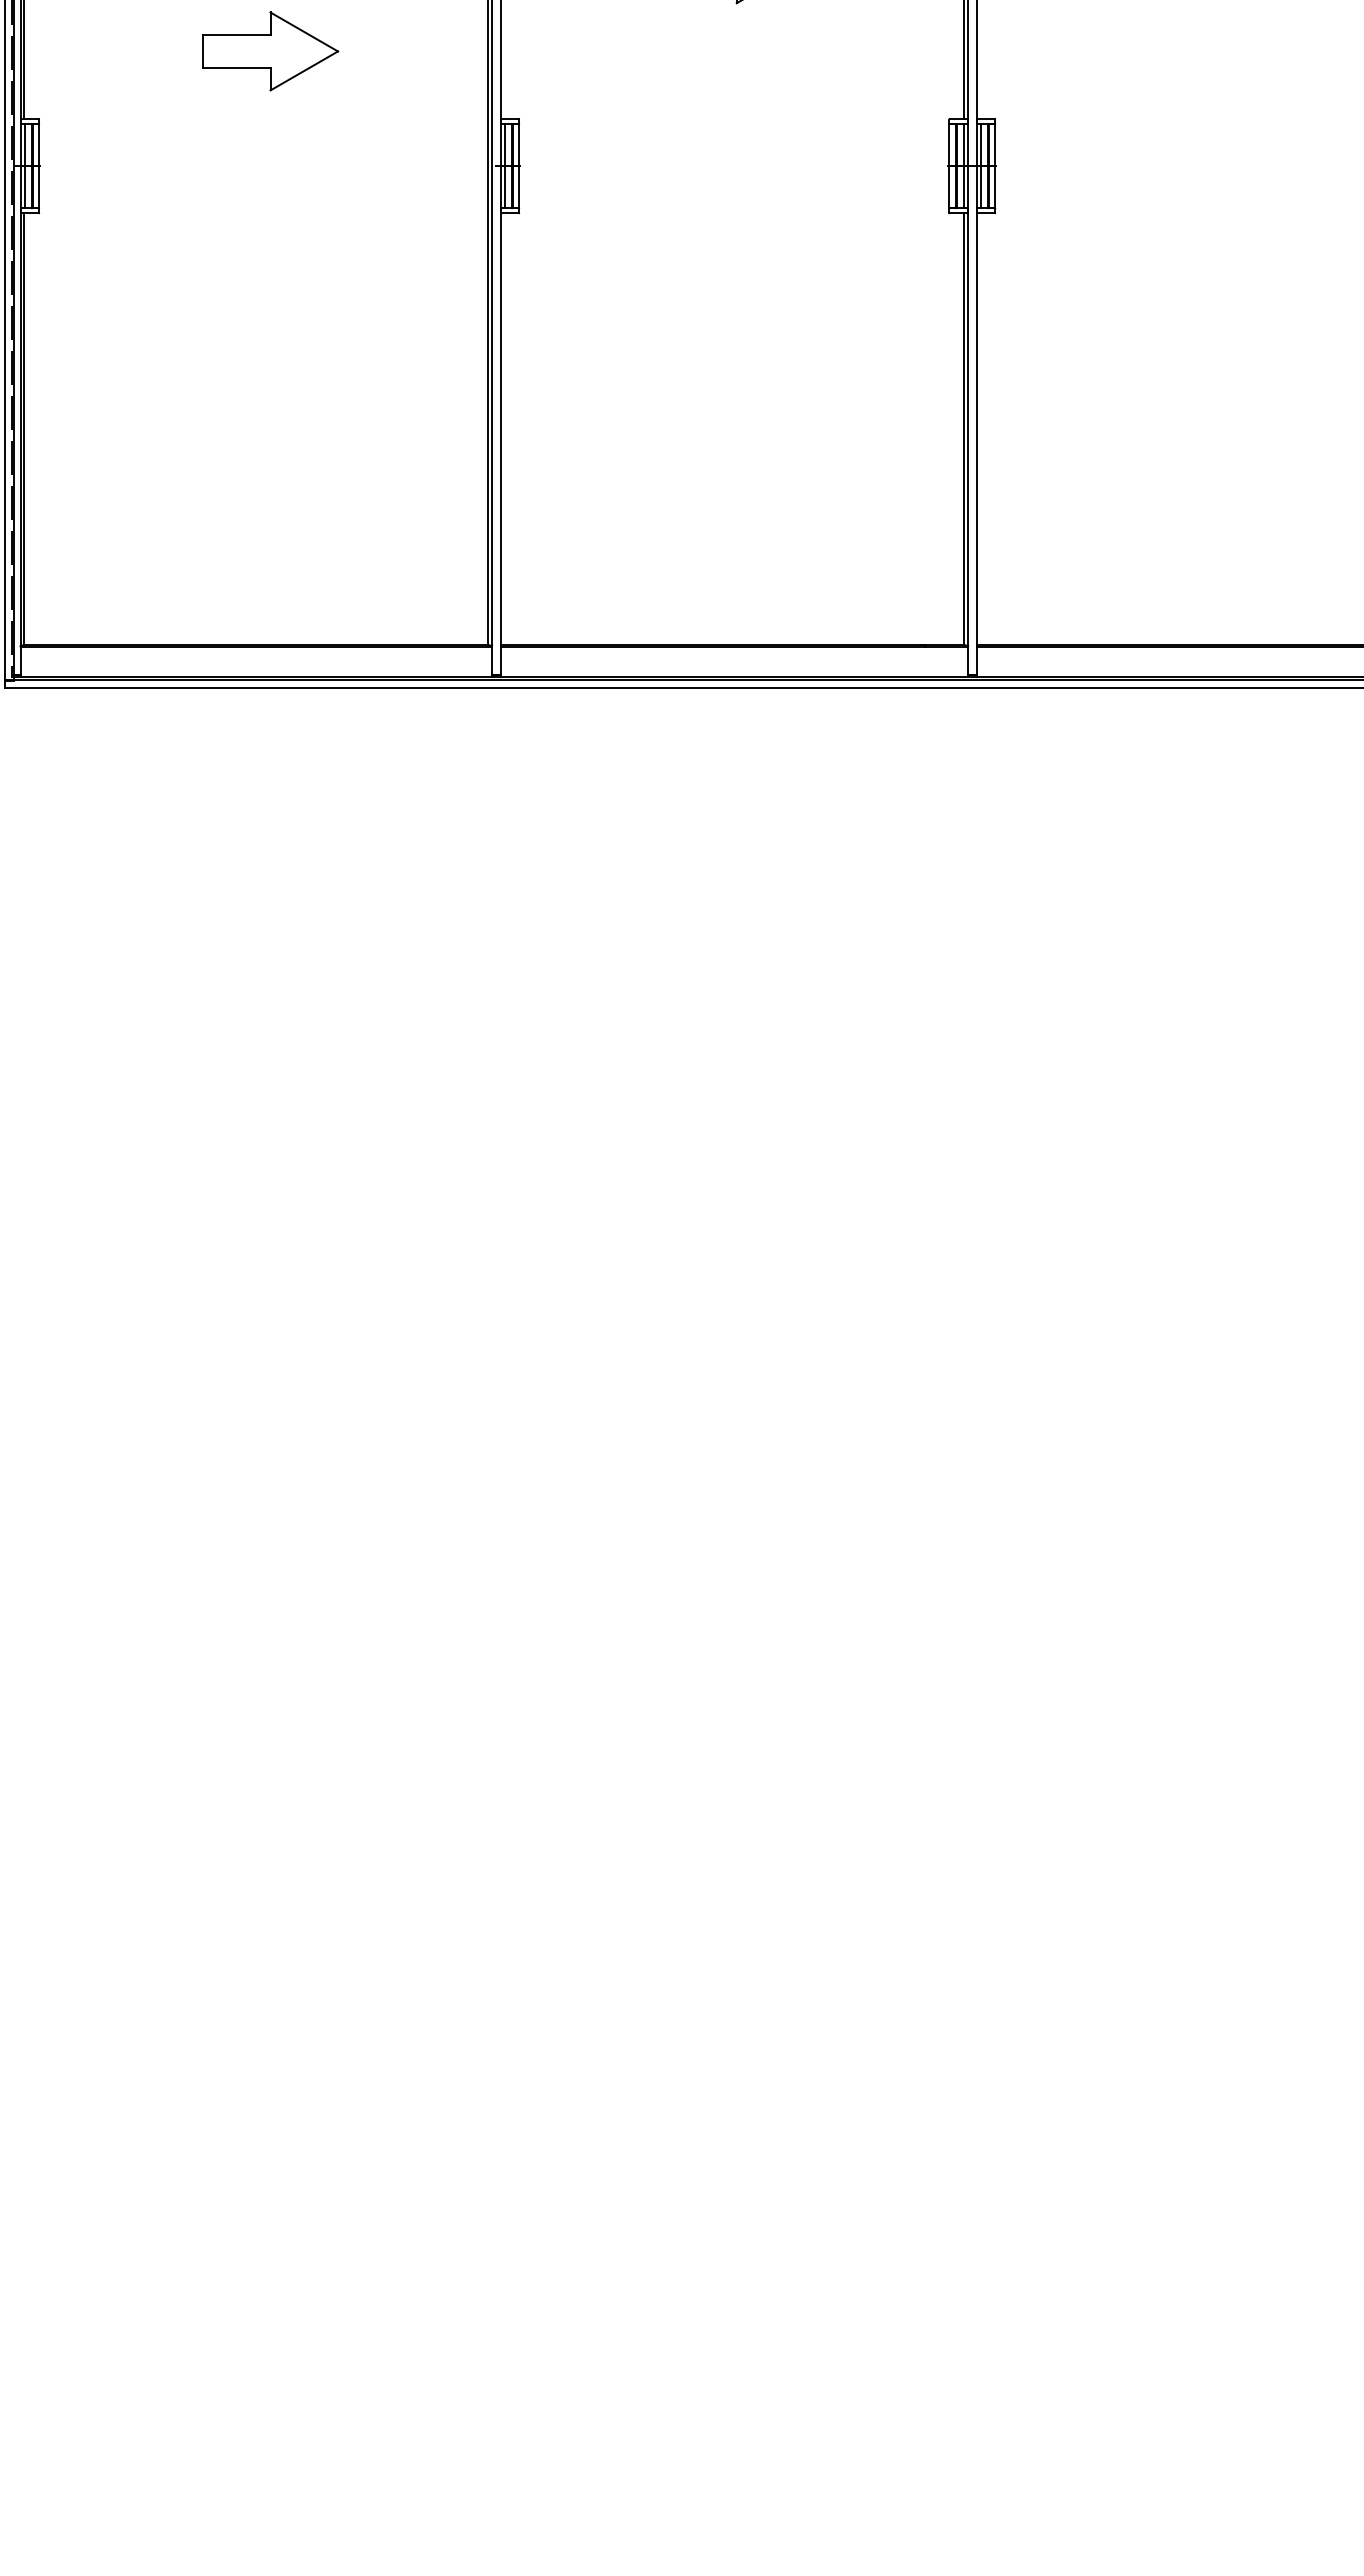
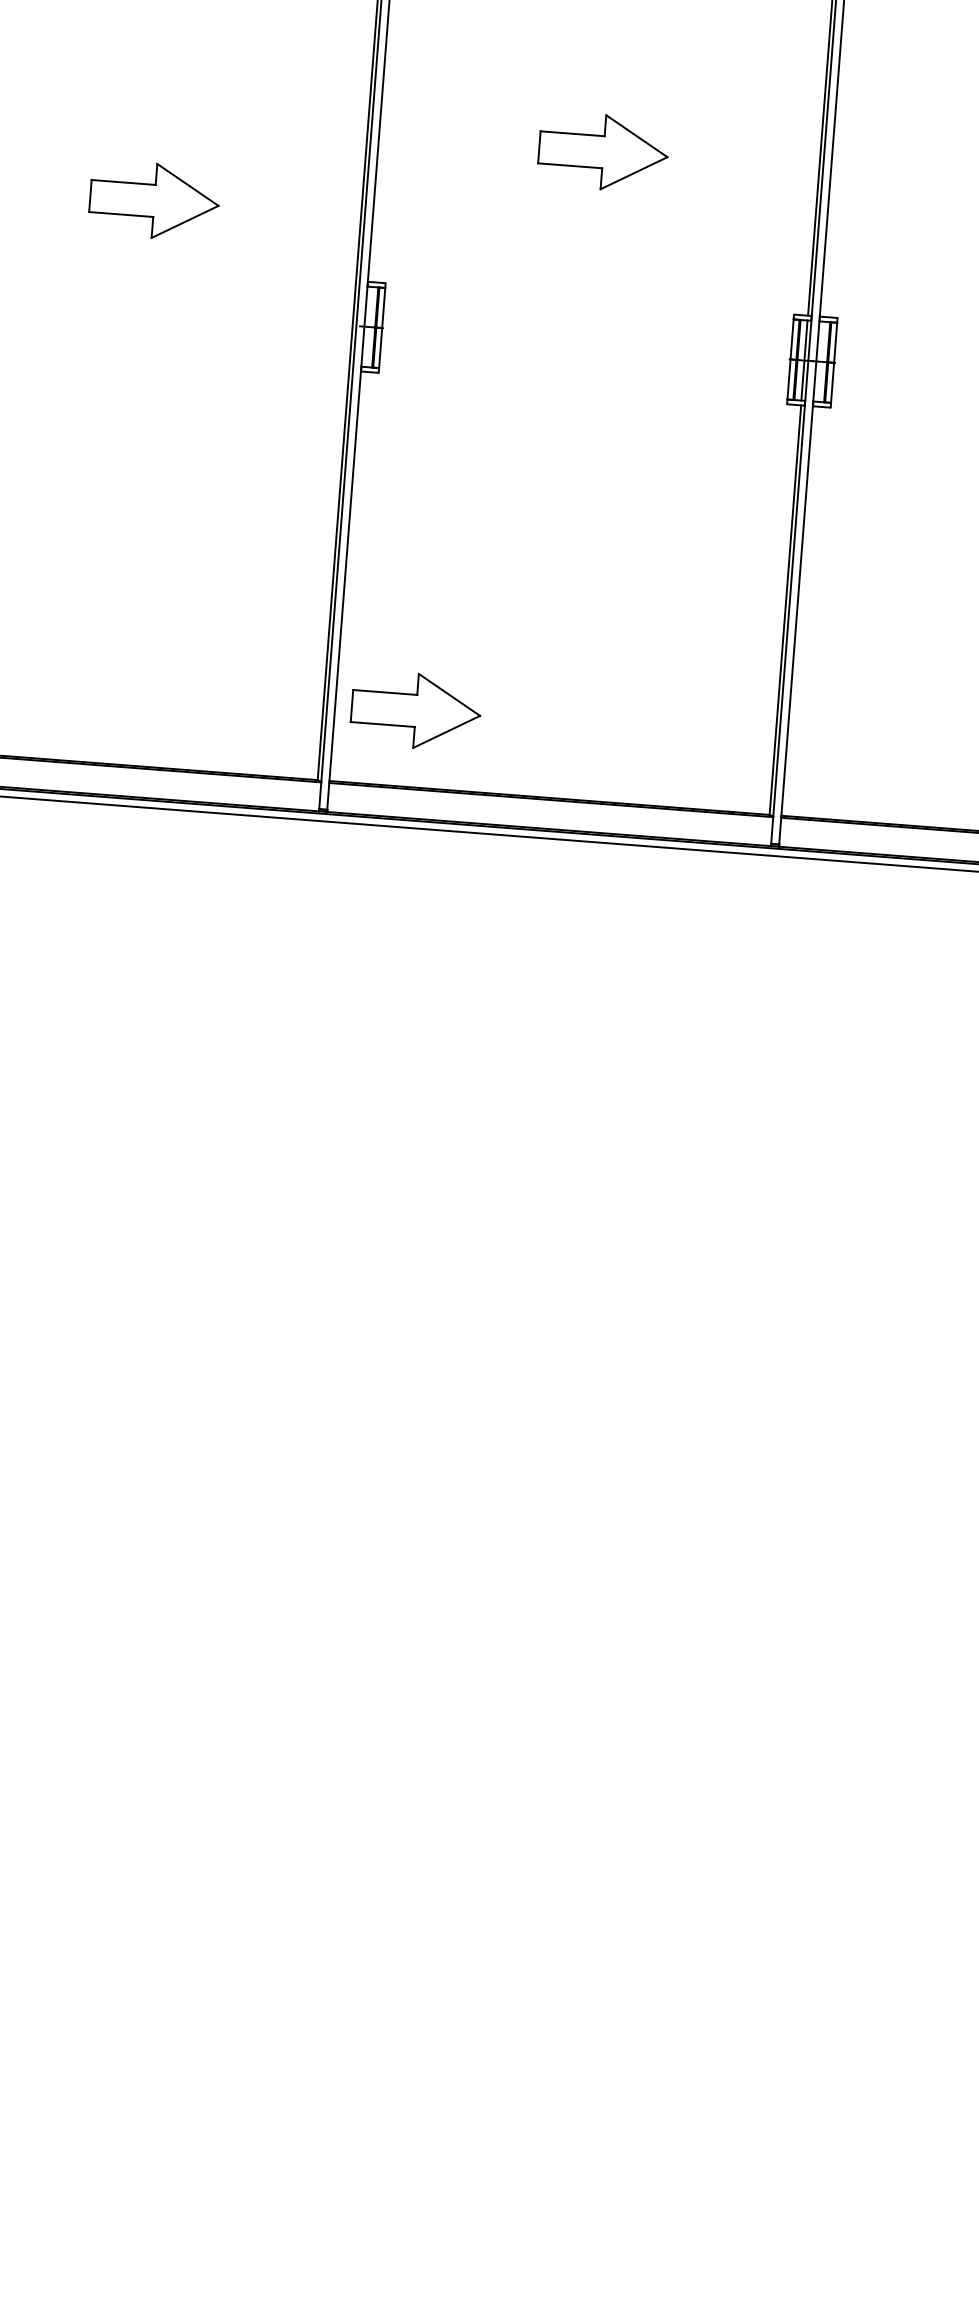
line: (504, 166) -> (368, 327), removed
line: (980, 166) -> (820, 362), removed
part: (585, 564) -> (416, 710), added

